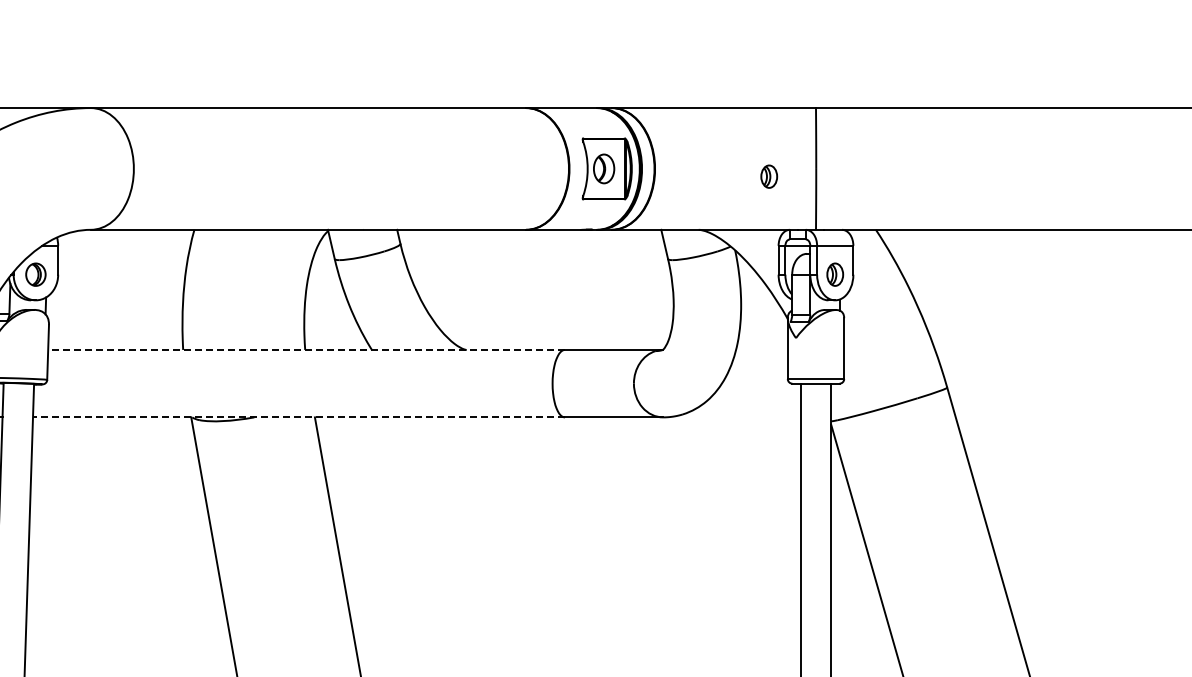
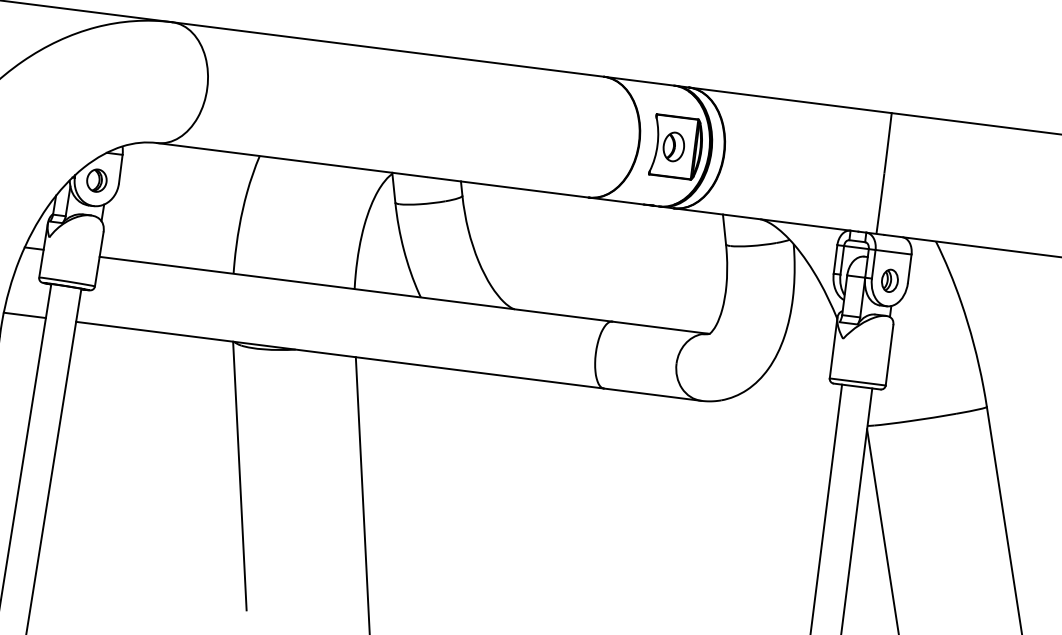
part: (769, 176) -> (837, 175), removed
line: (306, 349) -> (355, 288), dashed -> solid
line: (298, 417) -> (339, 355), dashed -> solid

